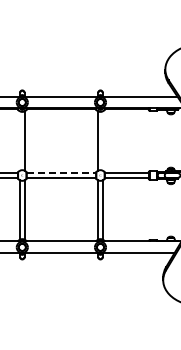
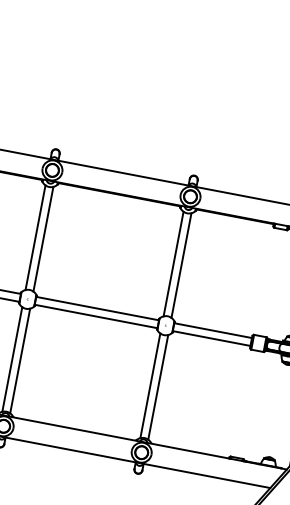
line: (20, 140) -> (36, 236), added
line: (102, 140) -> (181, 264), added
line: (61, 173) -> (97, 309), dashed -> solid

